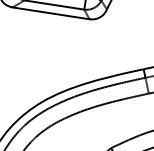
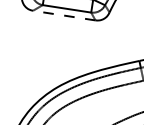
line: (51, 13) -> (64, 15), solid -> dashed

